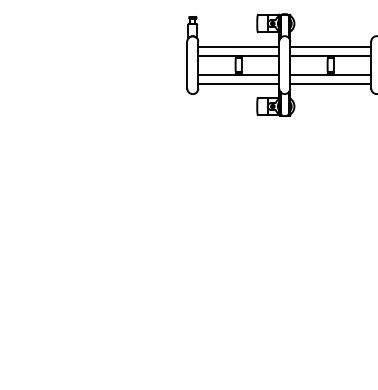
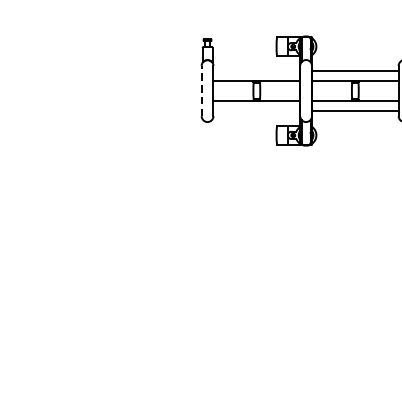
line: (238, 46) -> (256, 71), removed
line: (187, 64) -> (201, 90), solid -> dashed
line: (238, 83) -> (256, 110), removed

